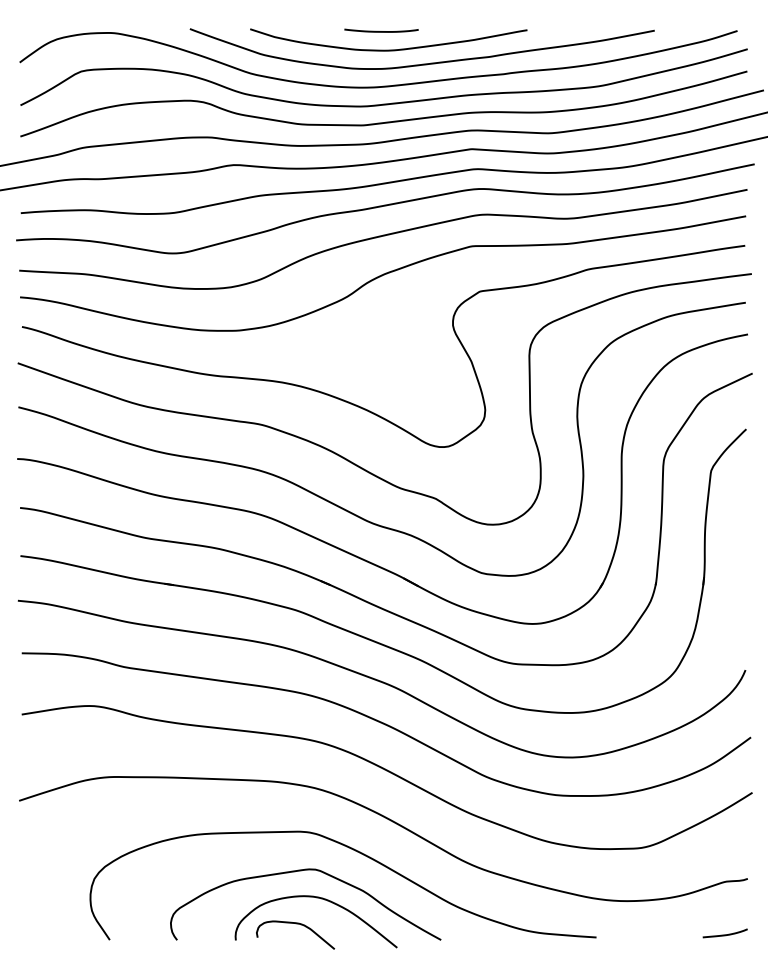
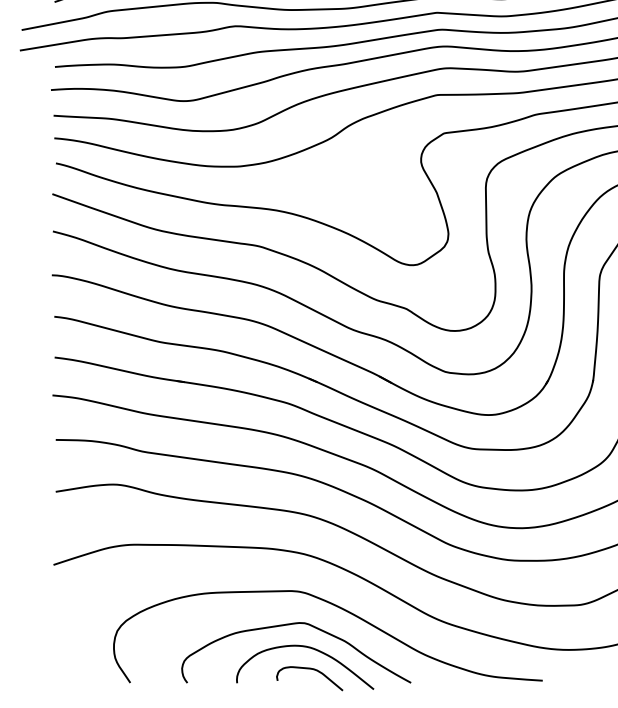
curve: (296, 924) -> (310, 669), moved

